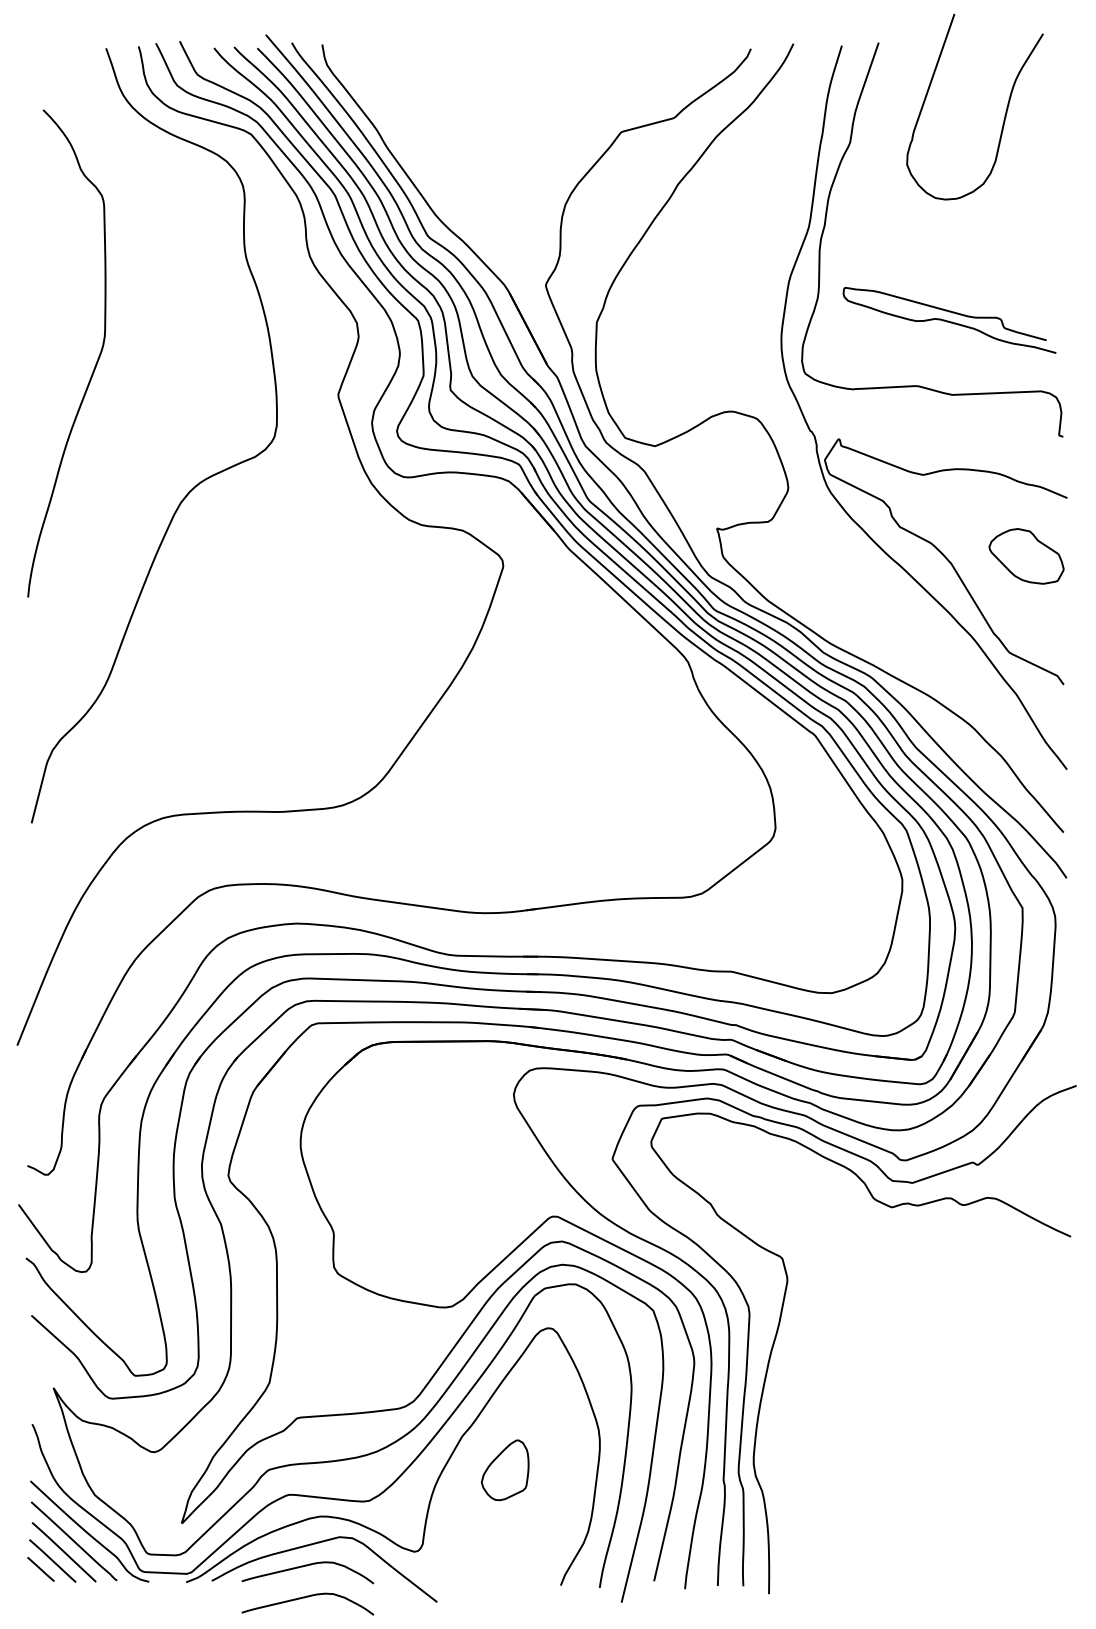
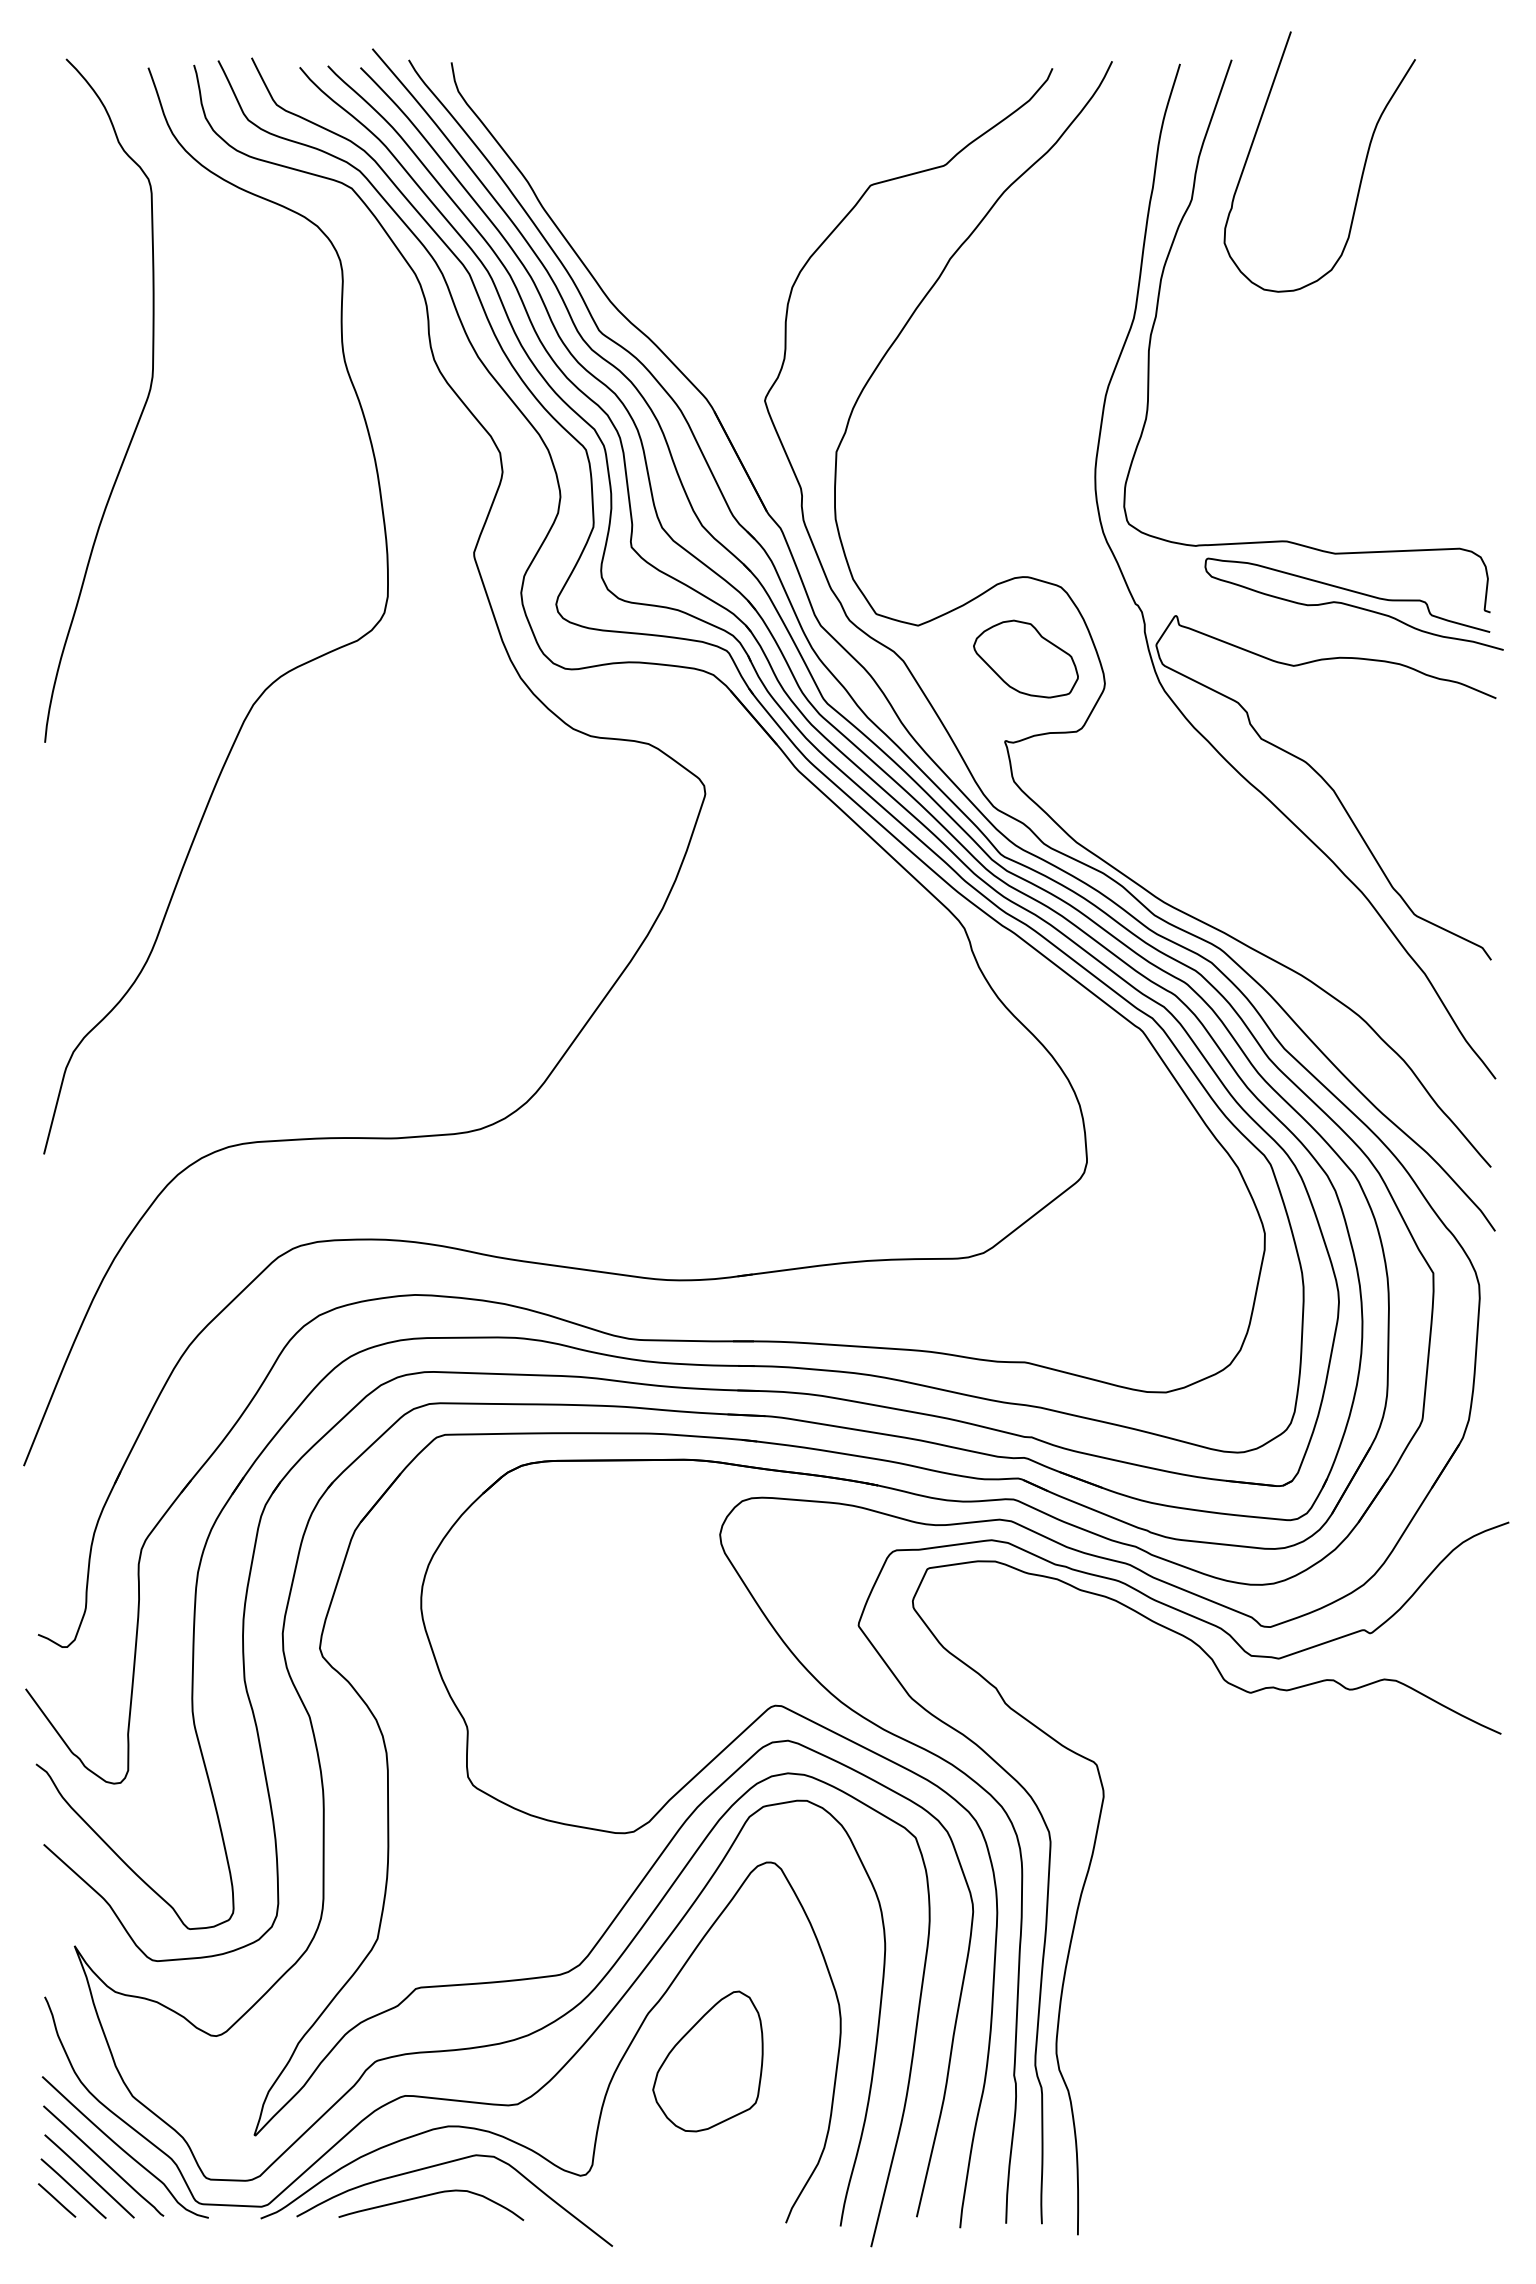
curve: (1005, 112) -> (1362, 169), moved
curve: (949, 321) -> (1353, 605), moved
curve: (96, 362) -> (140, 413), moved
part: (1026, 555) -> (1025, 658), moved
part: (504, 1470) -> (707, 2061), size x1.67
curve: (305, 1597) -> (427, 2240), removed

